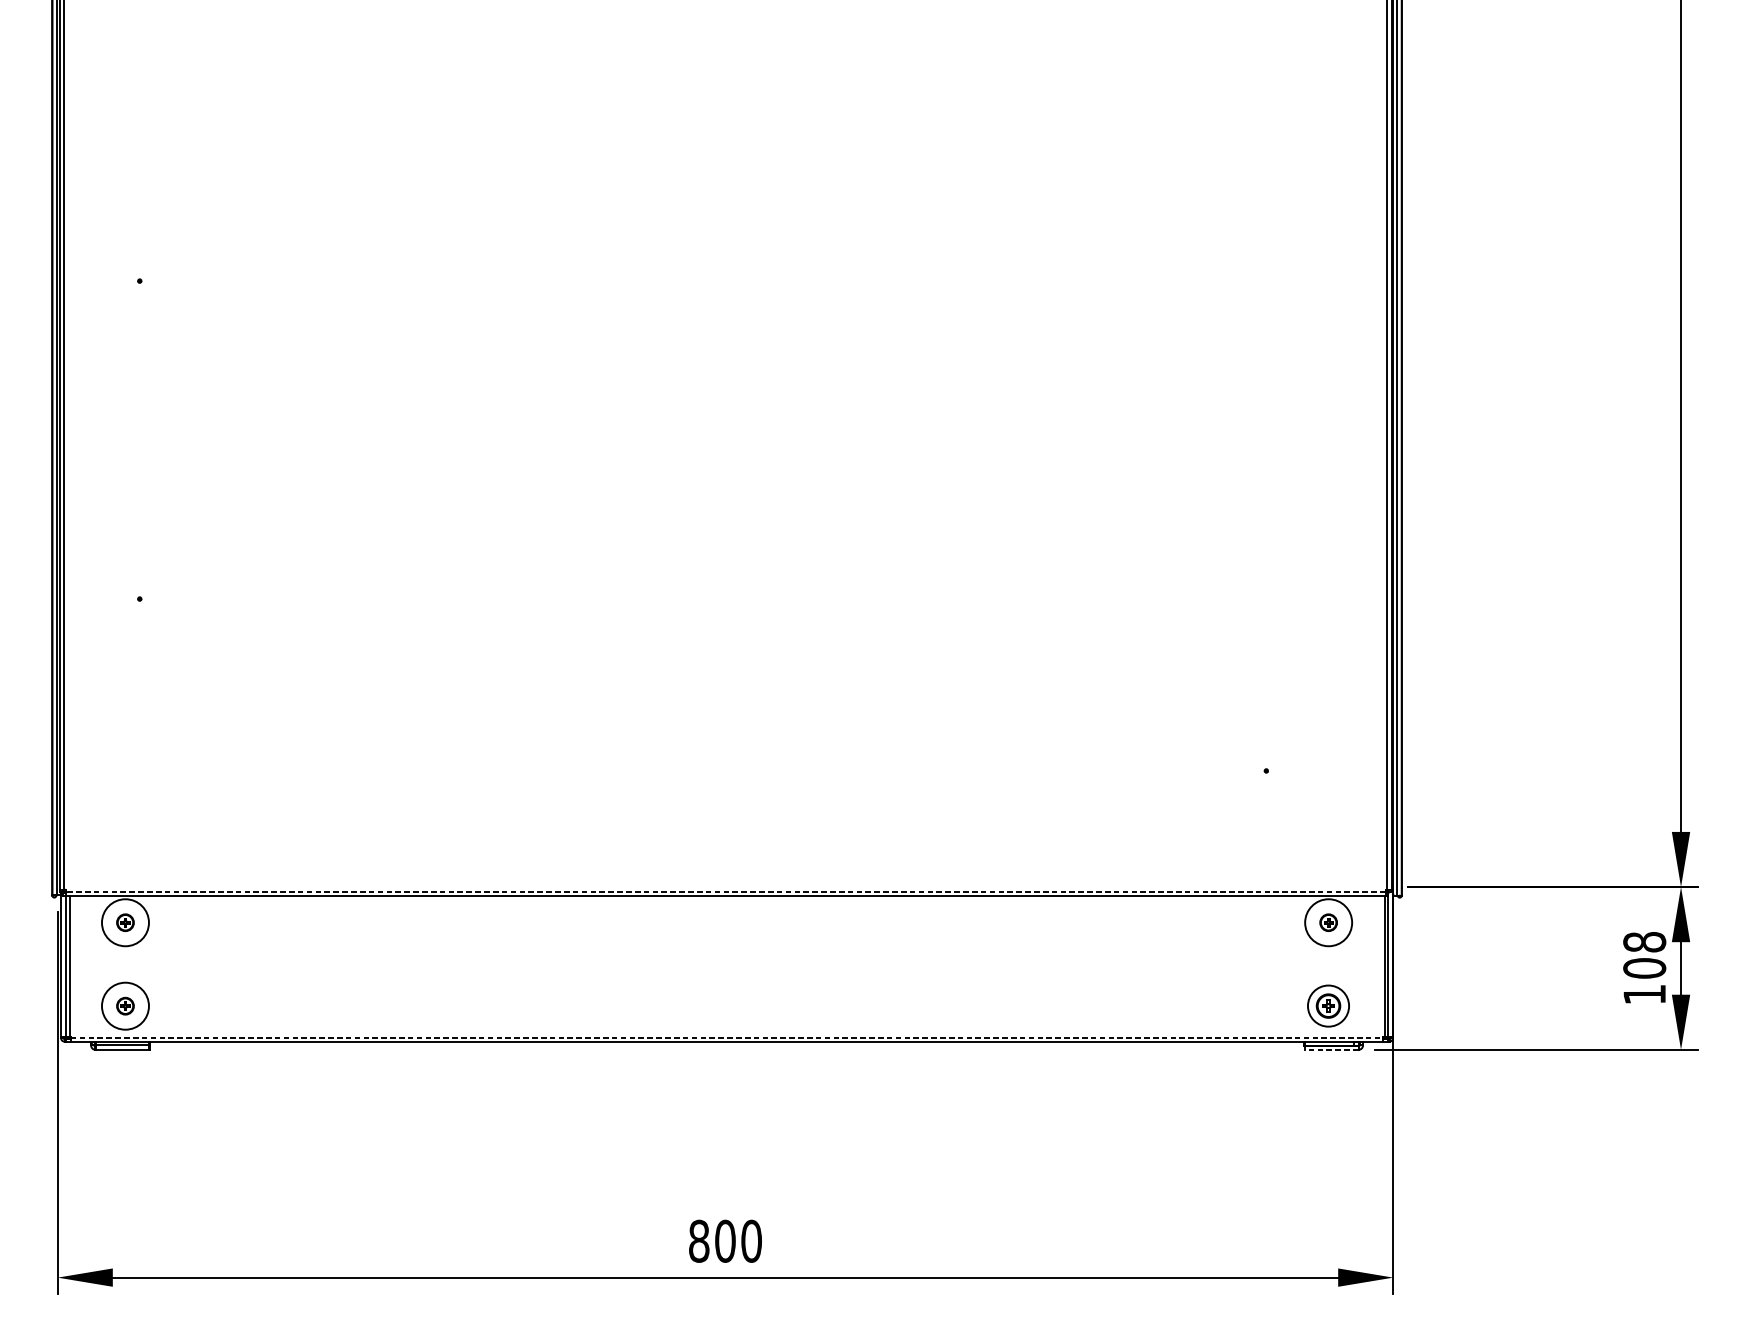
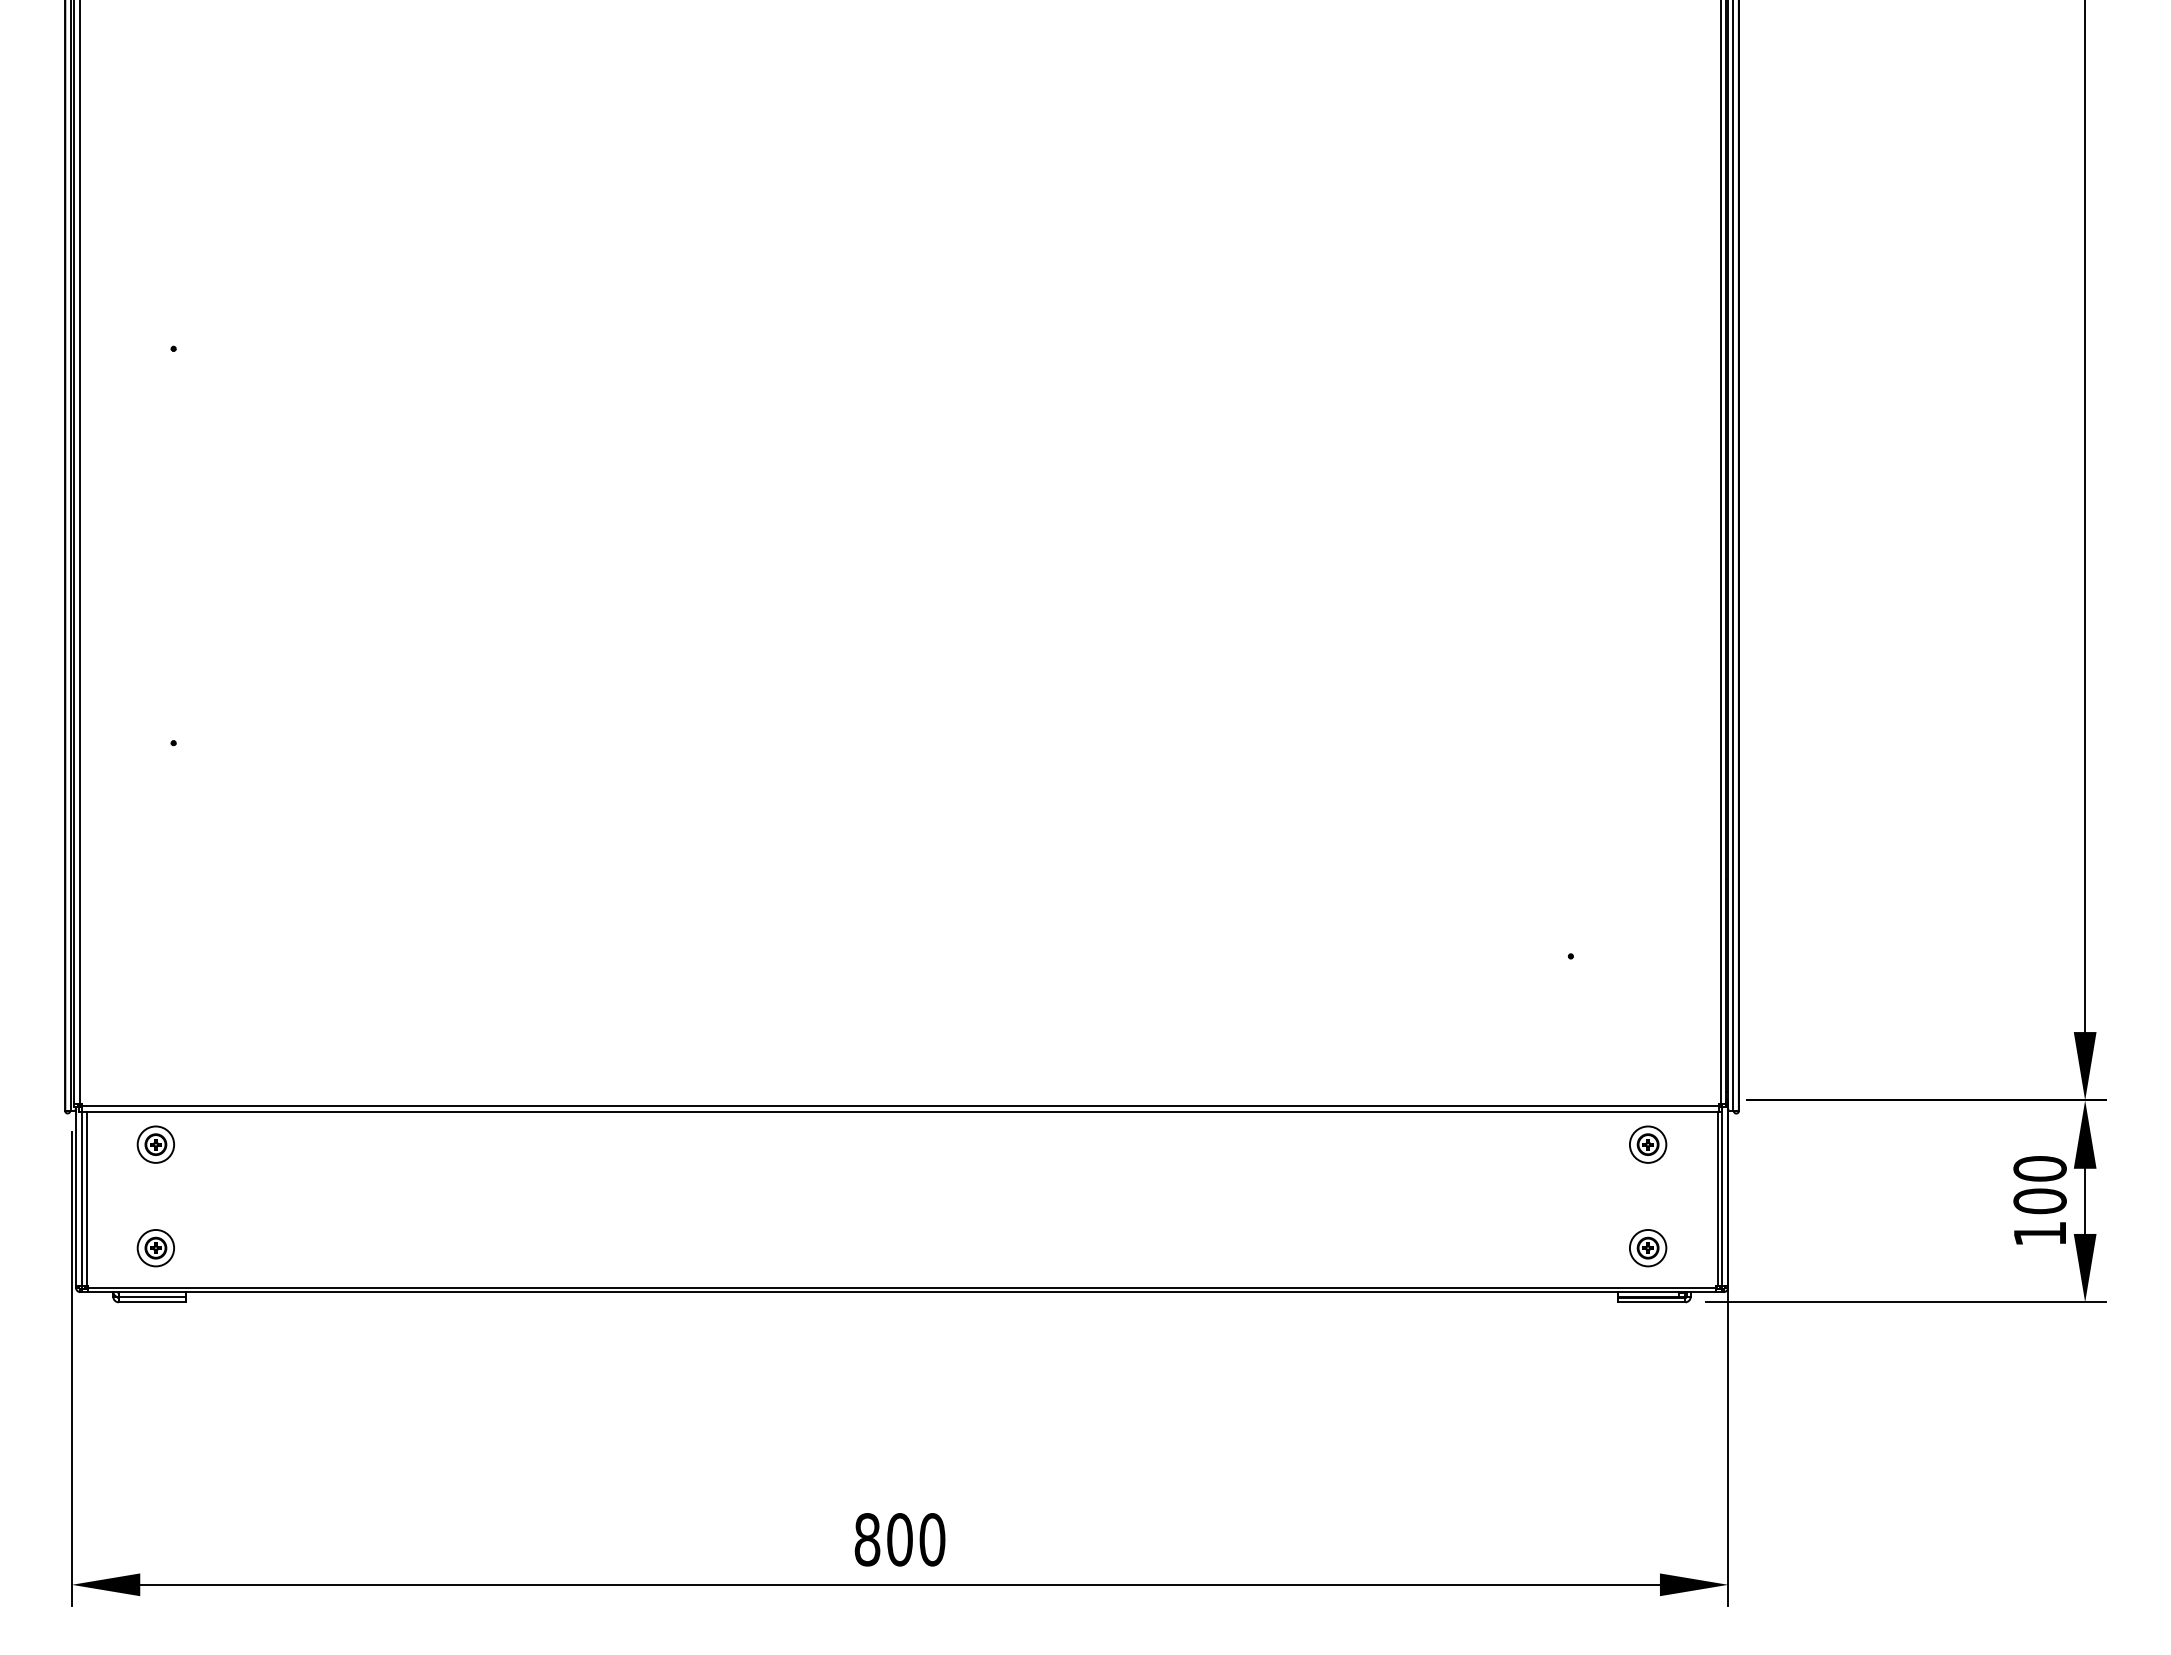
line: (725, 891) -> (899, 1106), dashed -> solid
circle: (125, 922) -> (155, 1144), size x0.62
circle: (1328, 922) -> (1647, 1144), size x0.62
text: (1644, 941) -> (2039, 1168), 108 -> 100
circle: (125, 1005) -> (155, 1247), size x0.62
part: (1328, 1006) -> (1648, 1248), size x0.71
line: (727, 1037) -> (902, 1287), dashed -> solid
line: (1331, 1049) -> (1651, 1302), dashed -> solid

